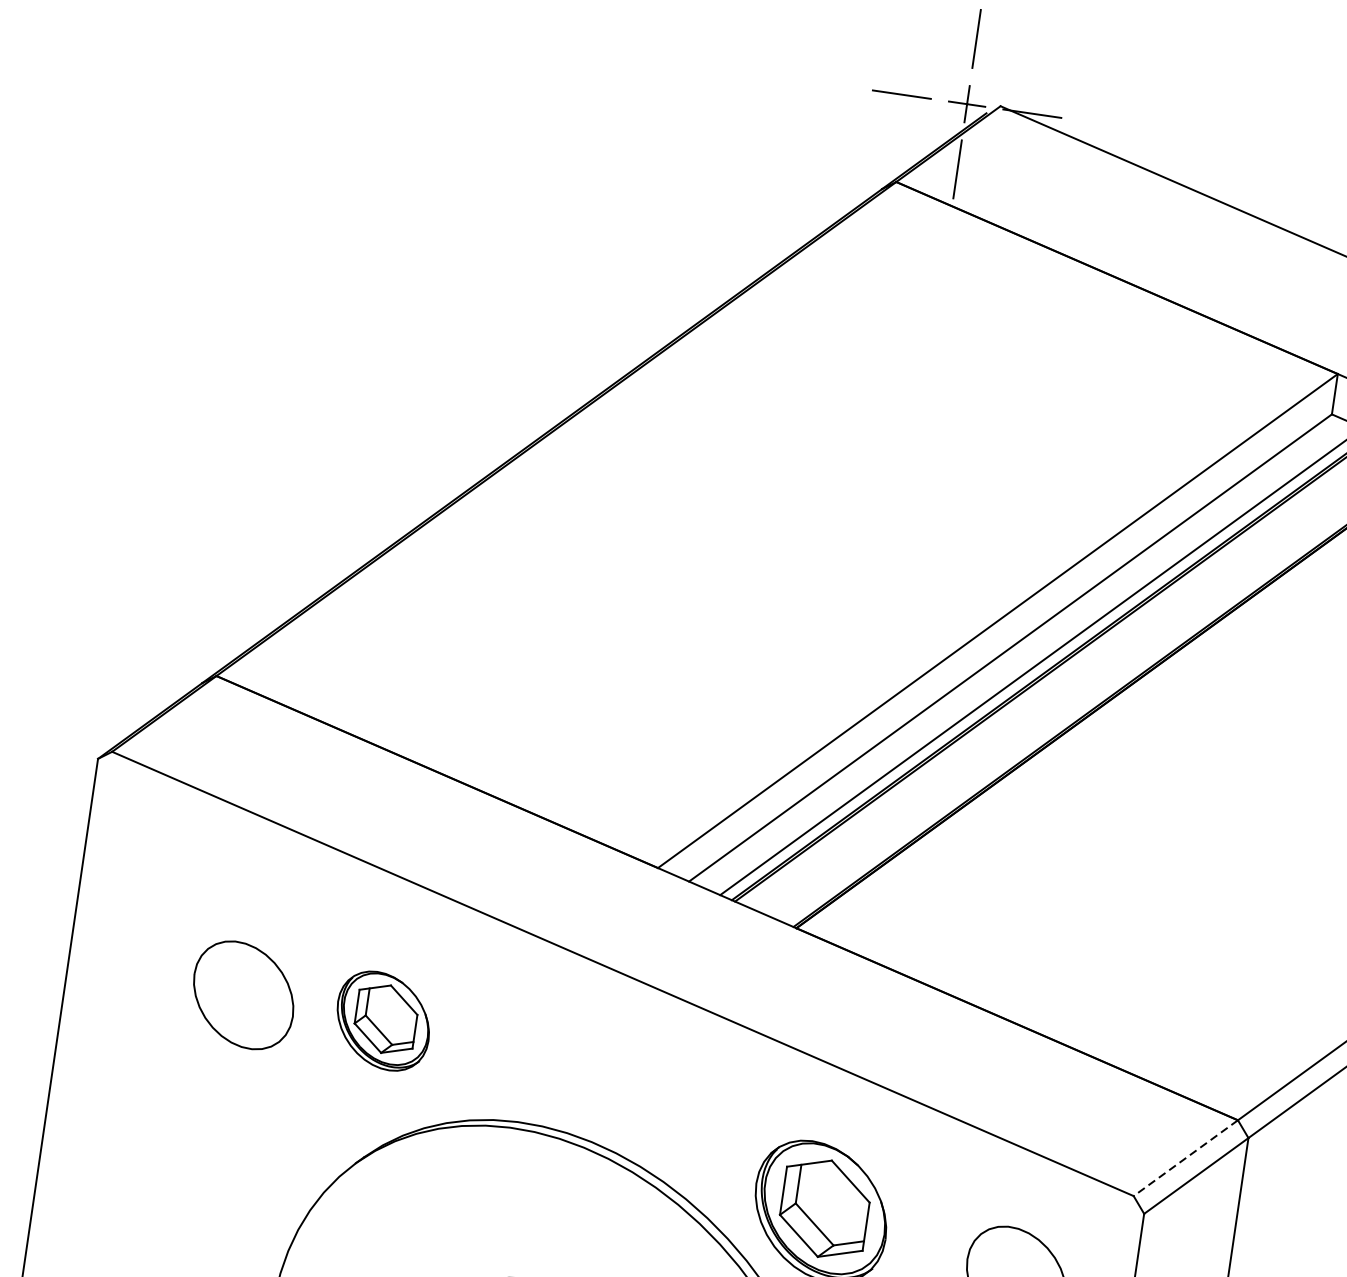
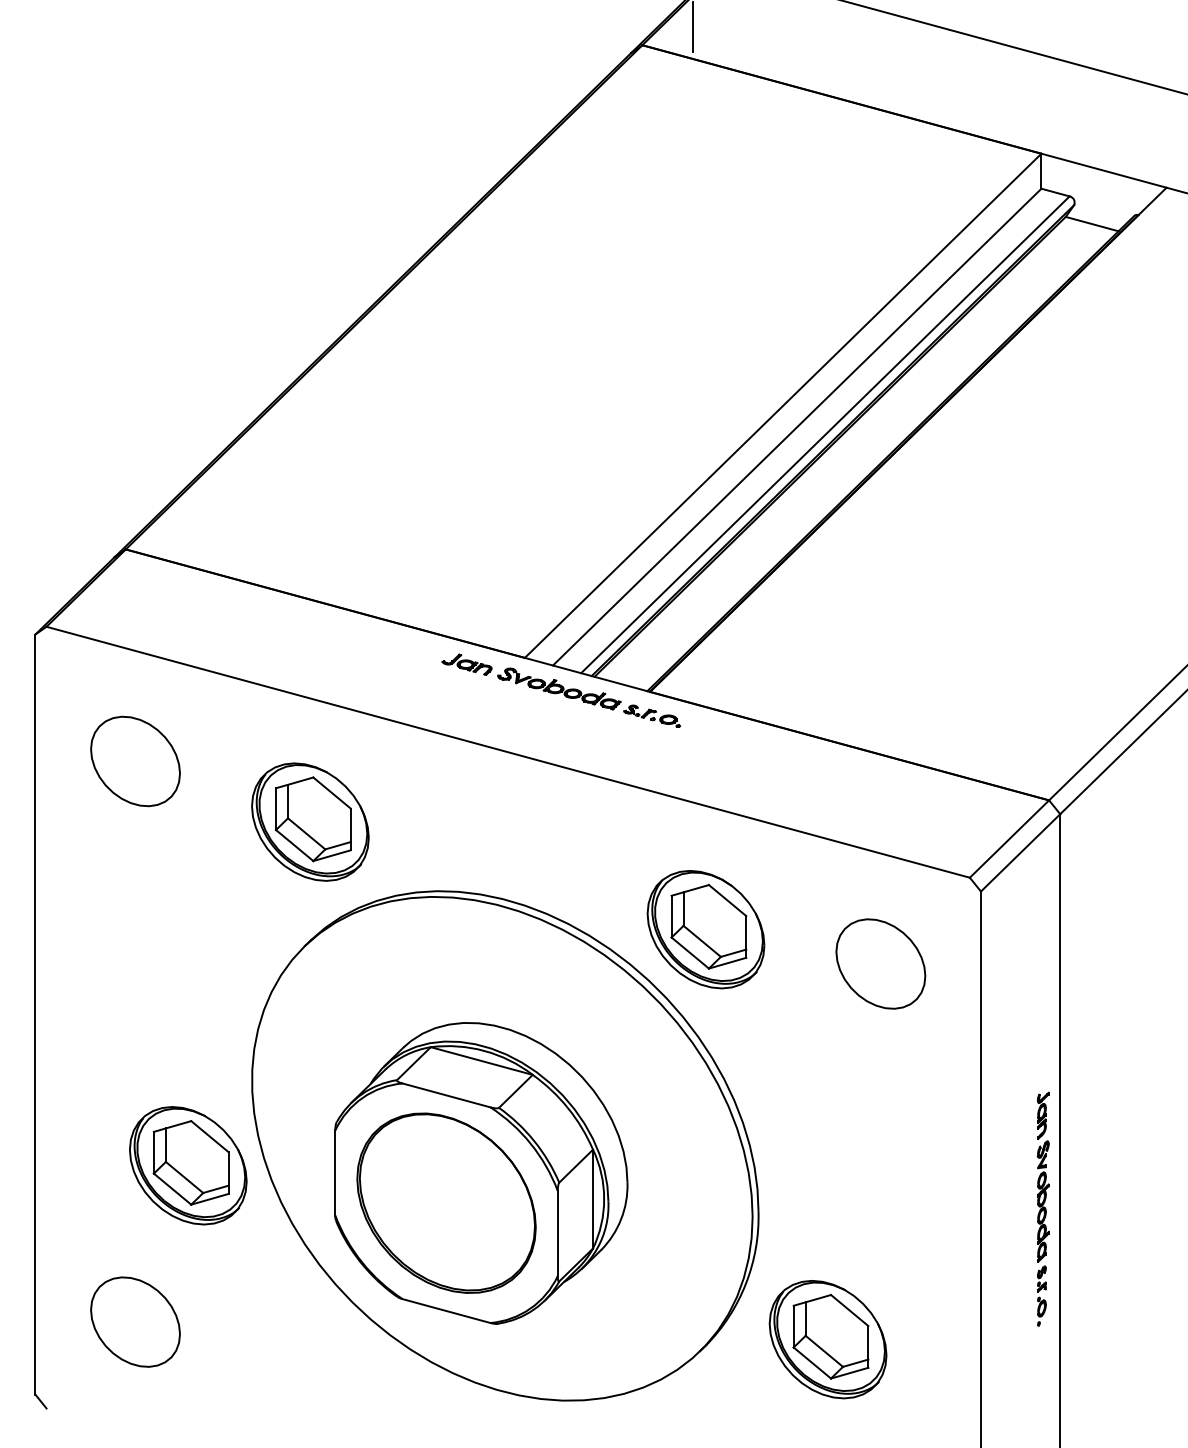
part: (693, 911) -> (560, 690), added
part: (243, 995) -> (135, 761), moved
part: (383, 1020) -> (310, 821), size x1.43
line: (1185, 1158) -> (1009, 839), dashed -> solid

